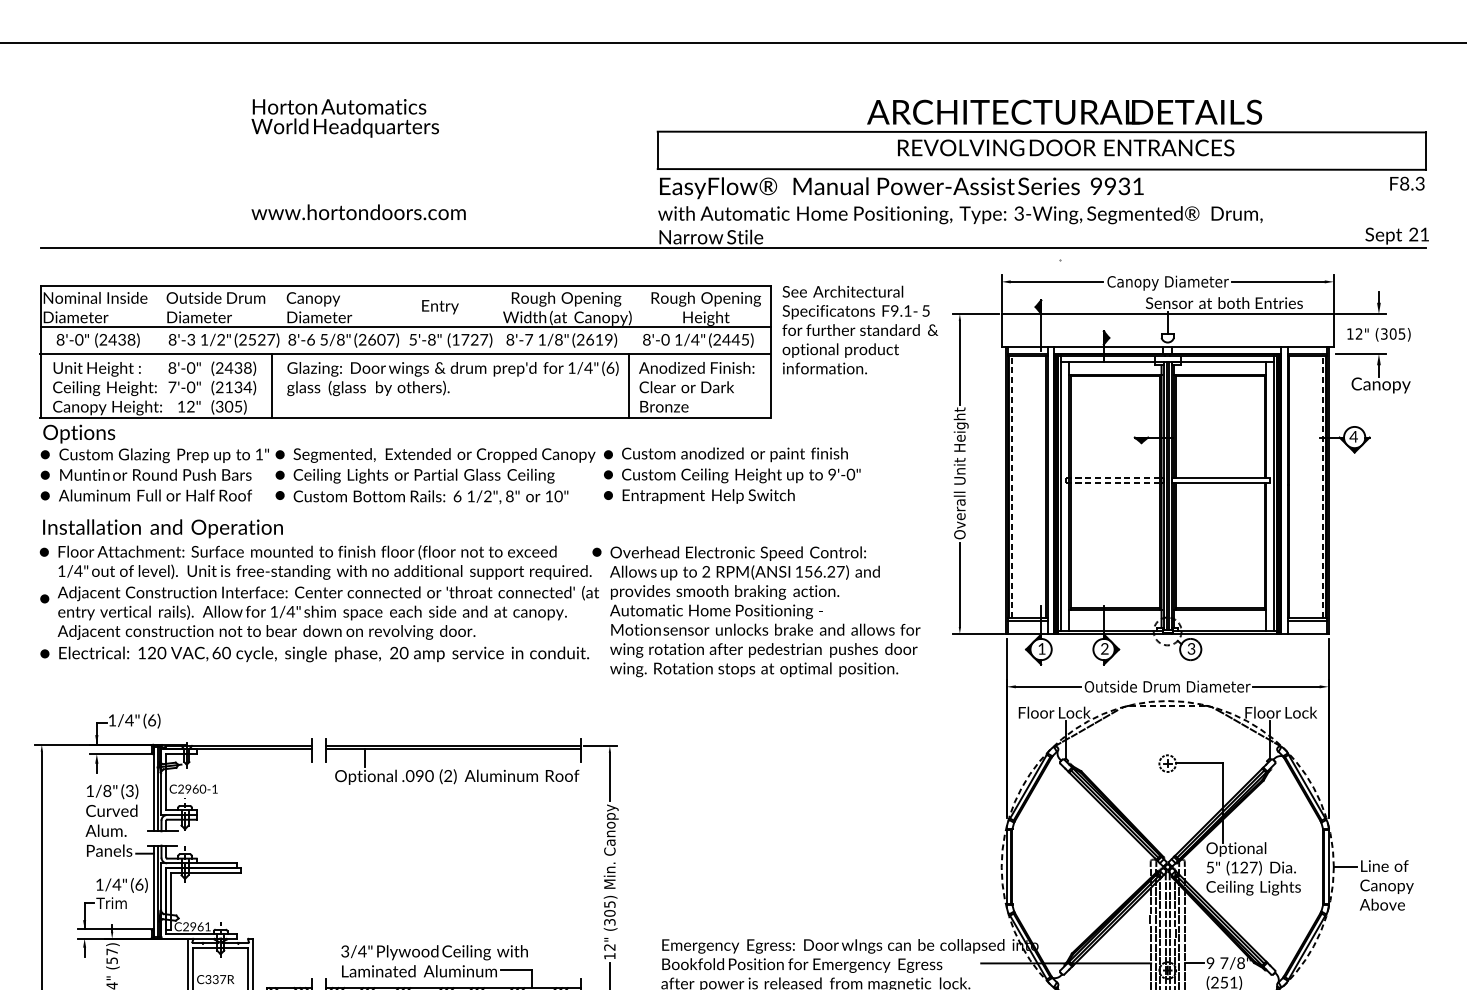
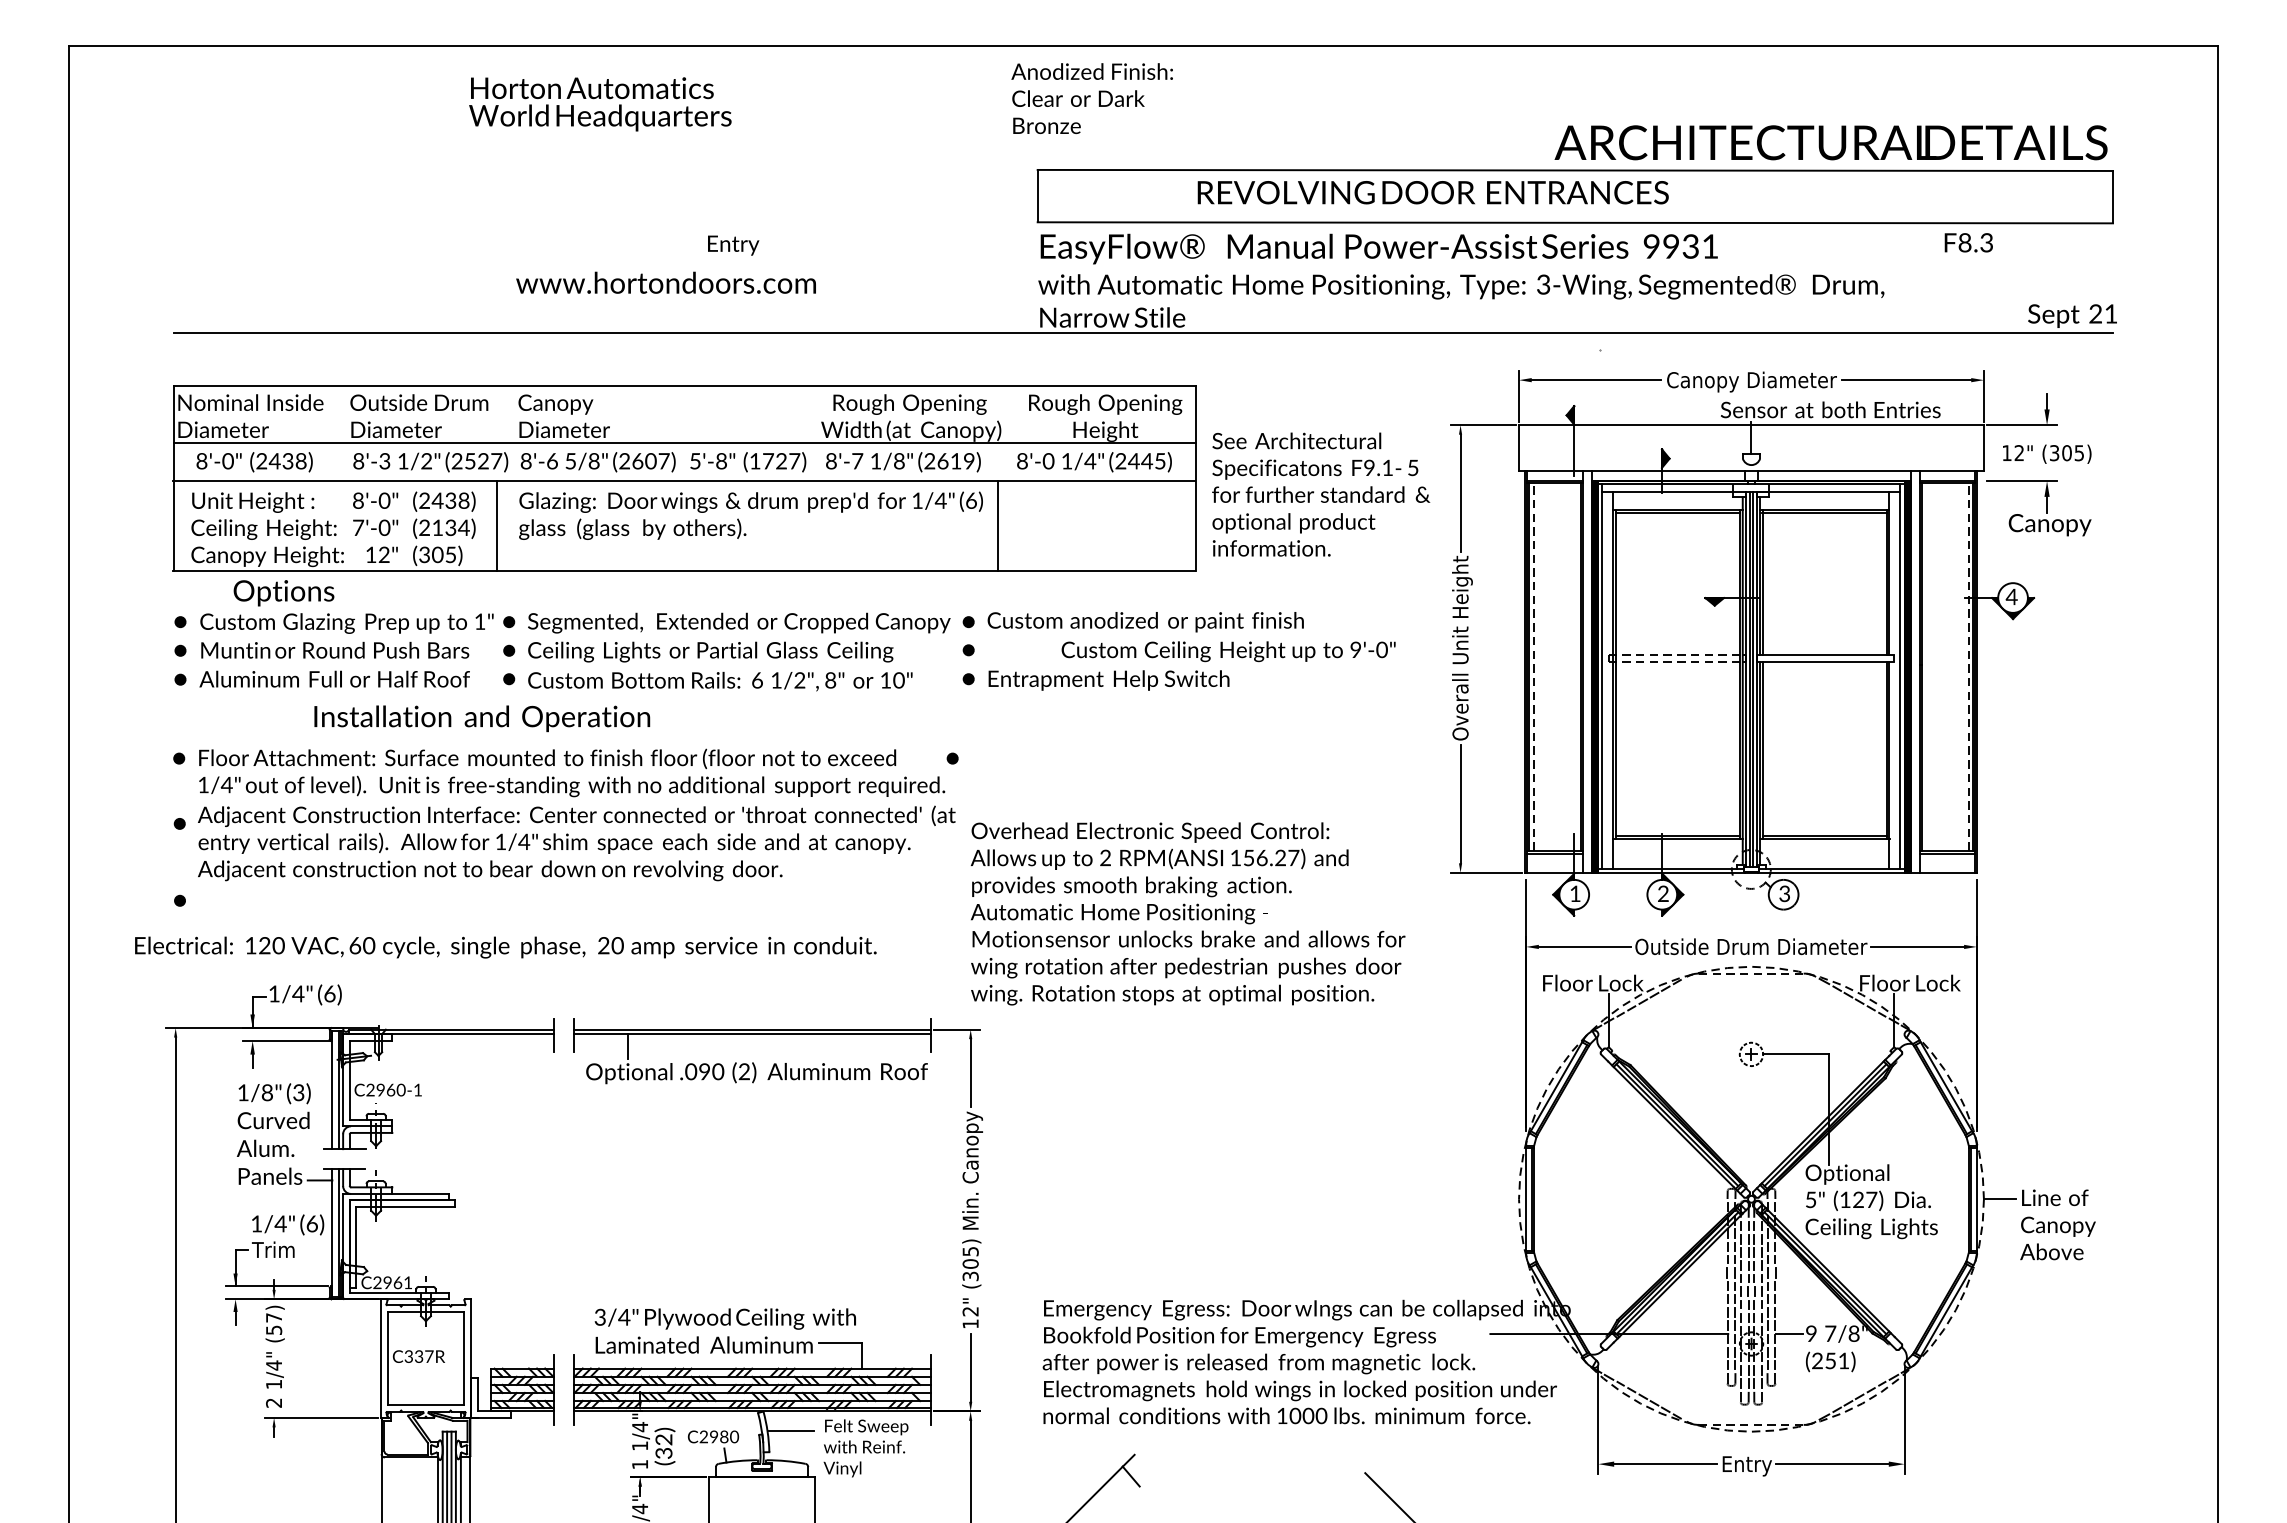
text: (1064, 112) -> (1830, 142), moved
text: (345, 118) -> (600, 104), moved
text: (1065, 147) -> (1432, 192), moved
text: (1407, 183) -> (1968, 242), moved
text: (358, 212) -> (665, 282), moved
text: (440, 307) -> (733, 245), moved
text: (860, 329) -> (1321, 494), moved
text: (696, 387) -> (1091, 98), moved
text: (78, 434) -> (283, 593), moved
text: (741, 475) -> (1228, 651), moved
text: (163, 528) -> (482, 718), moved
text: (764, 611) -> (1187, 913), moved
text: (323, 654) -> (505, 947), moved

